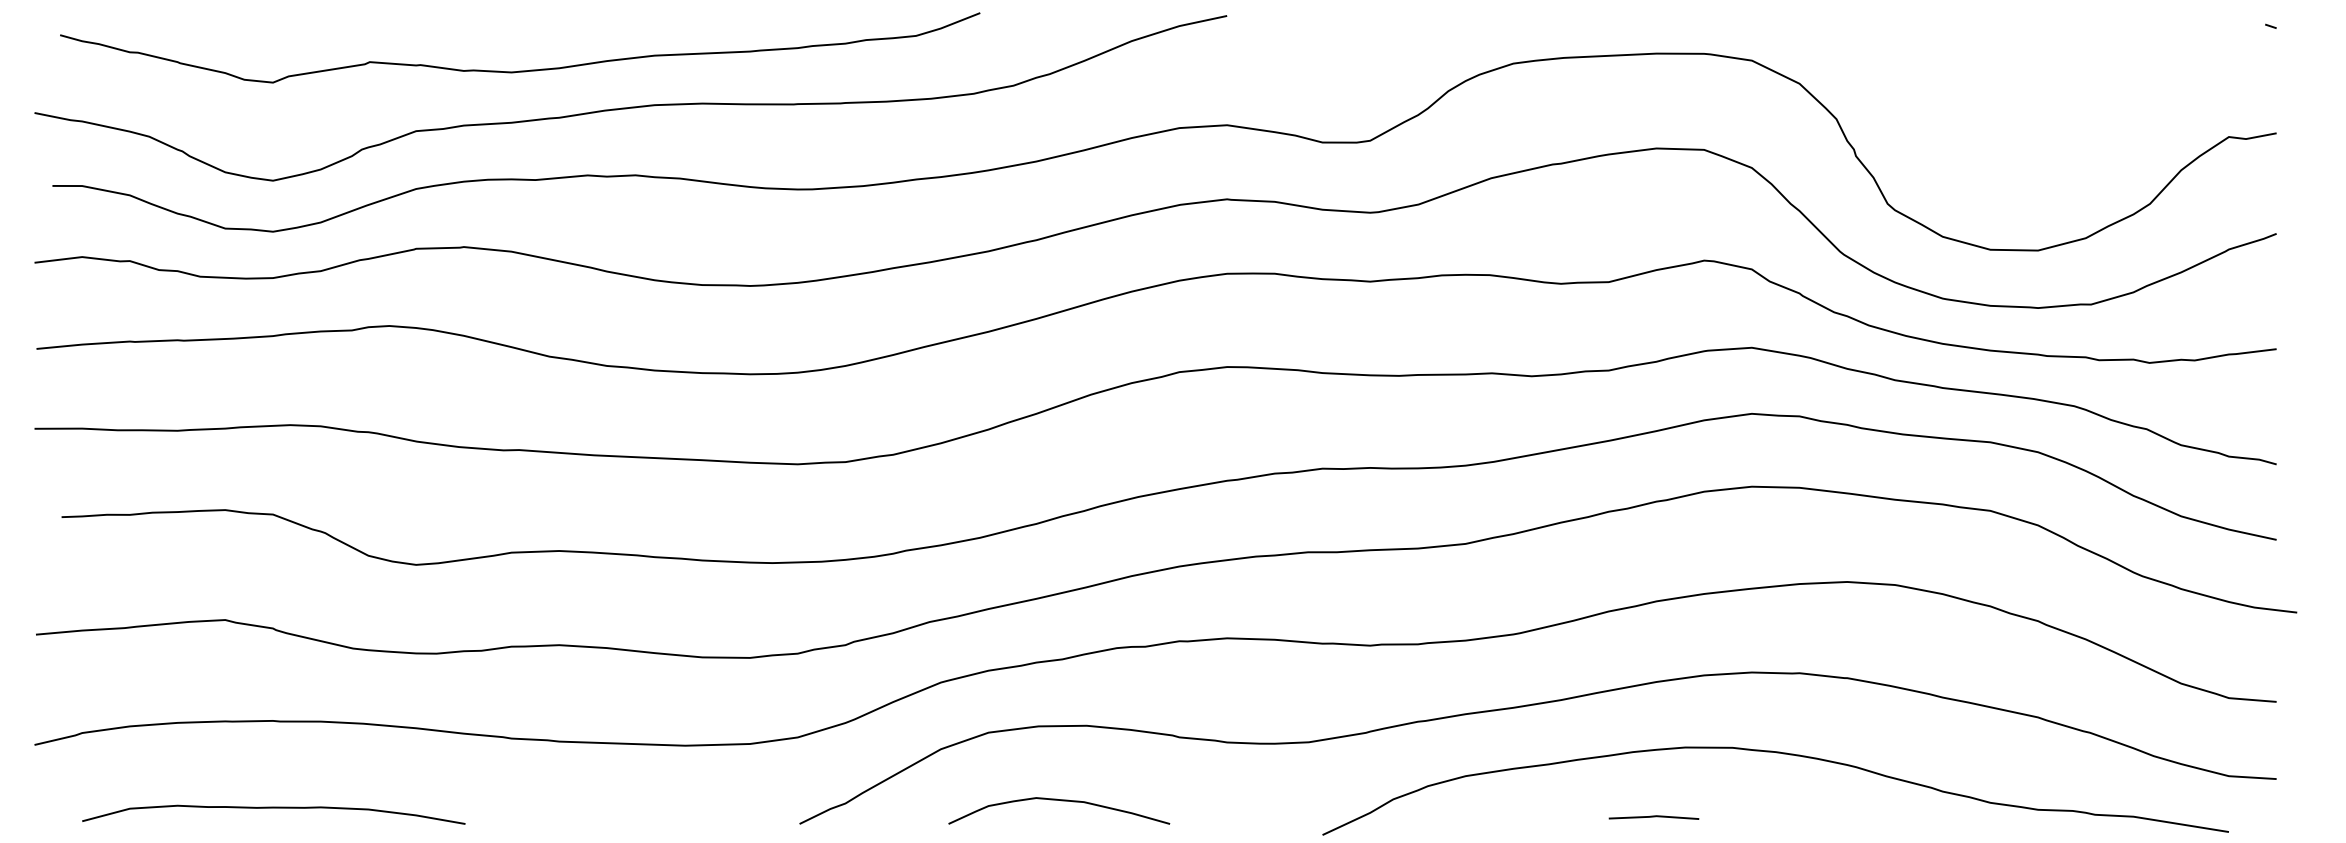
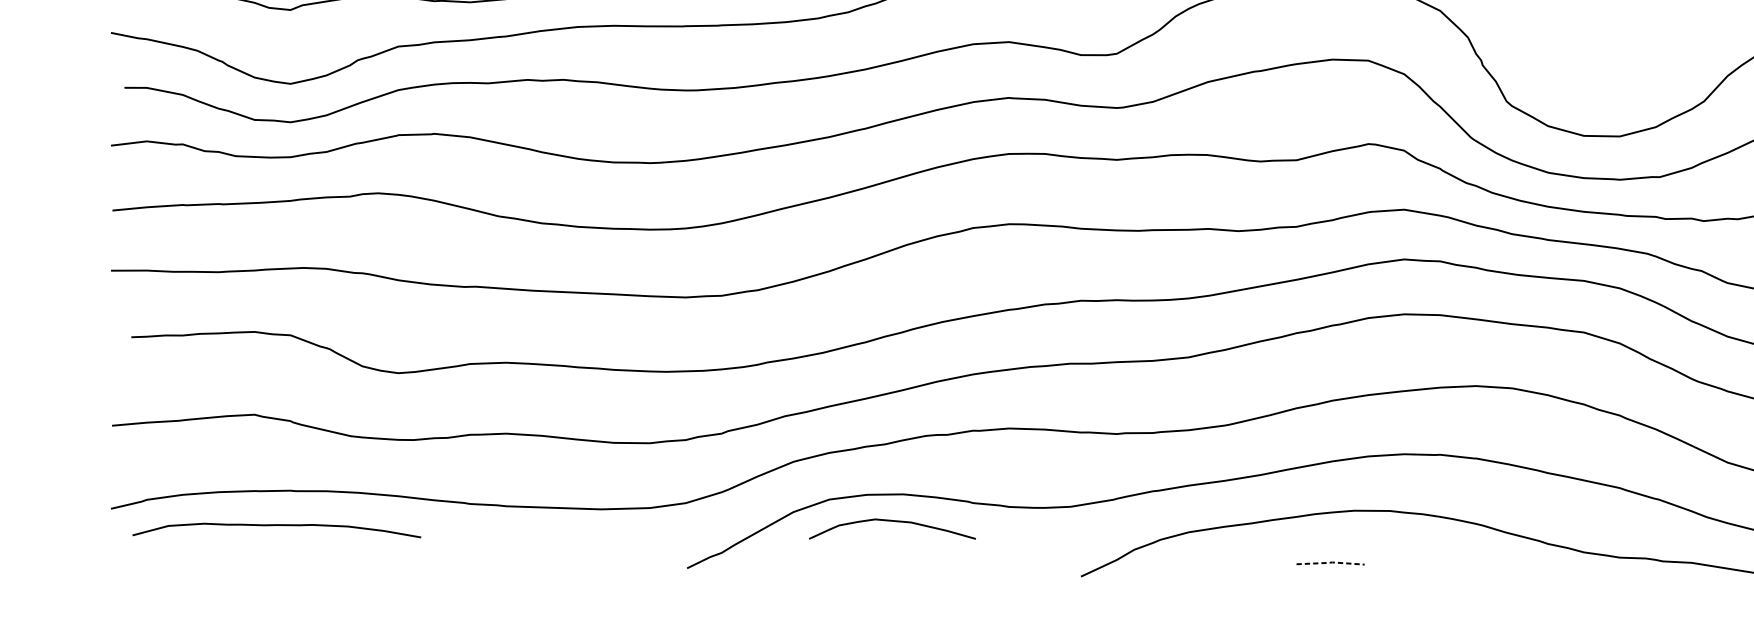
curve: (1061, 801) -> (894, 522), moved
curve: (273, 808) -> (276, 525), moved
line: (1653, 816) -> (1330, 562), solid -> dashed

